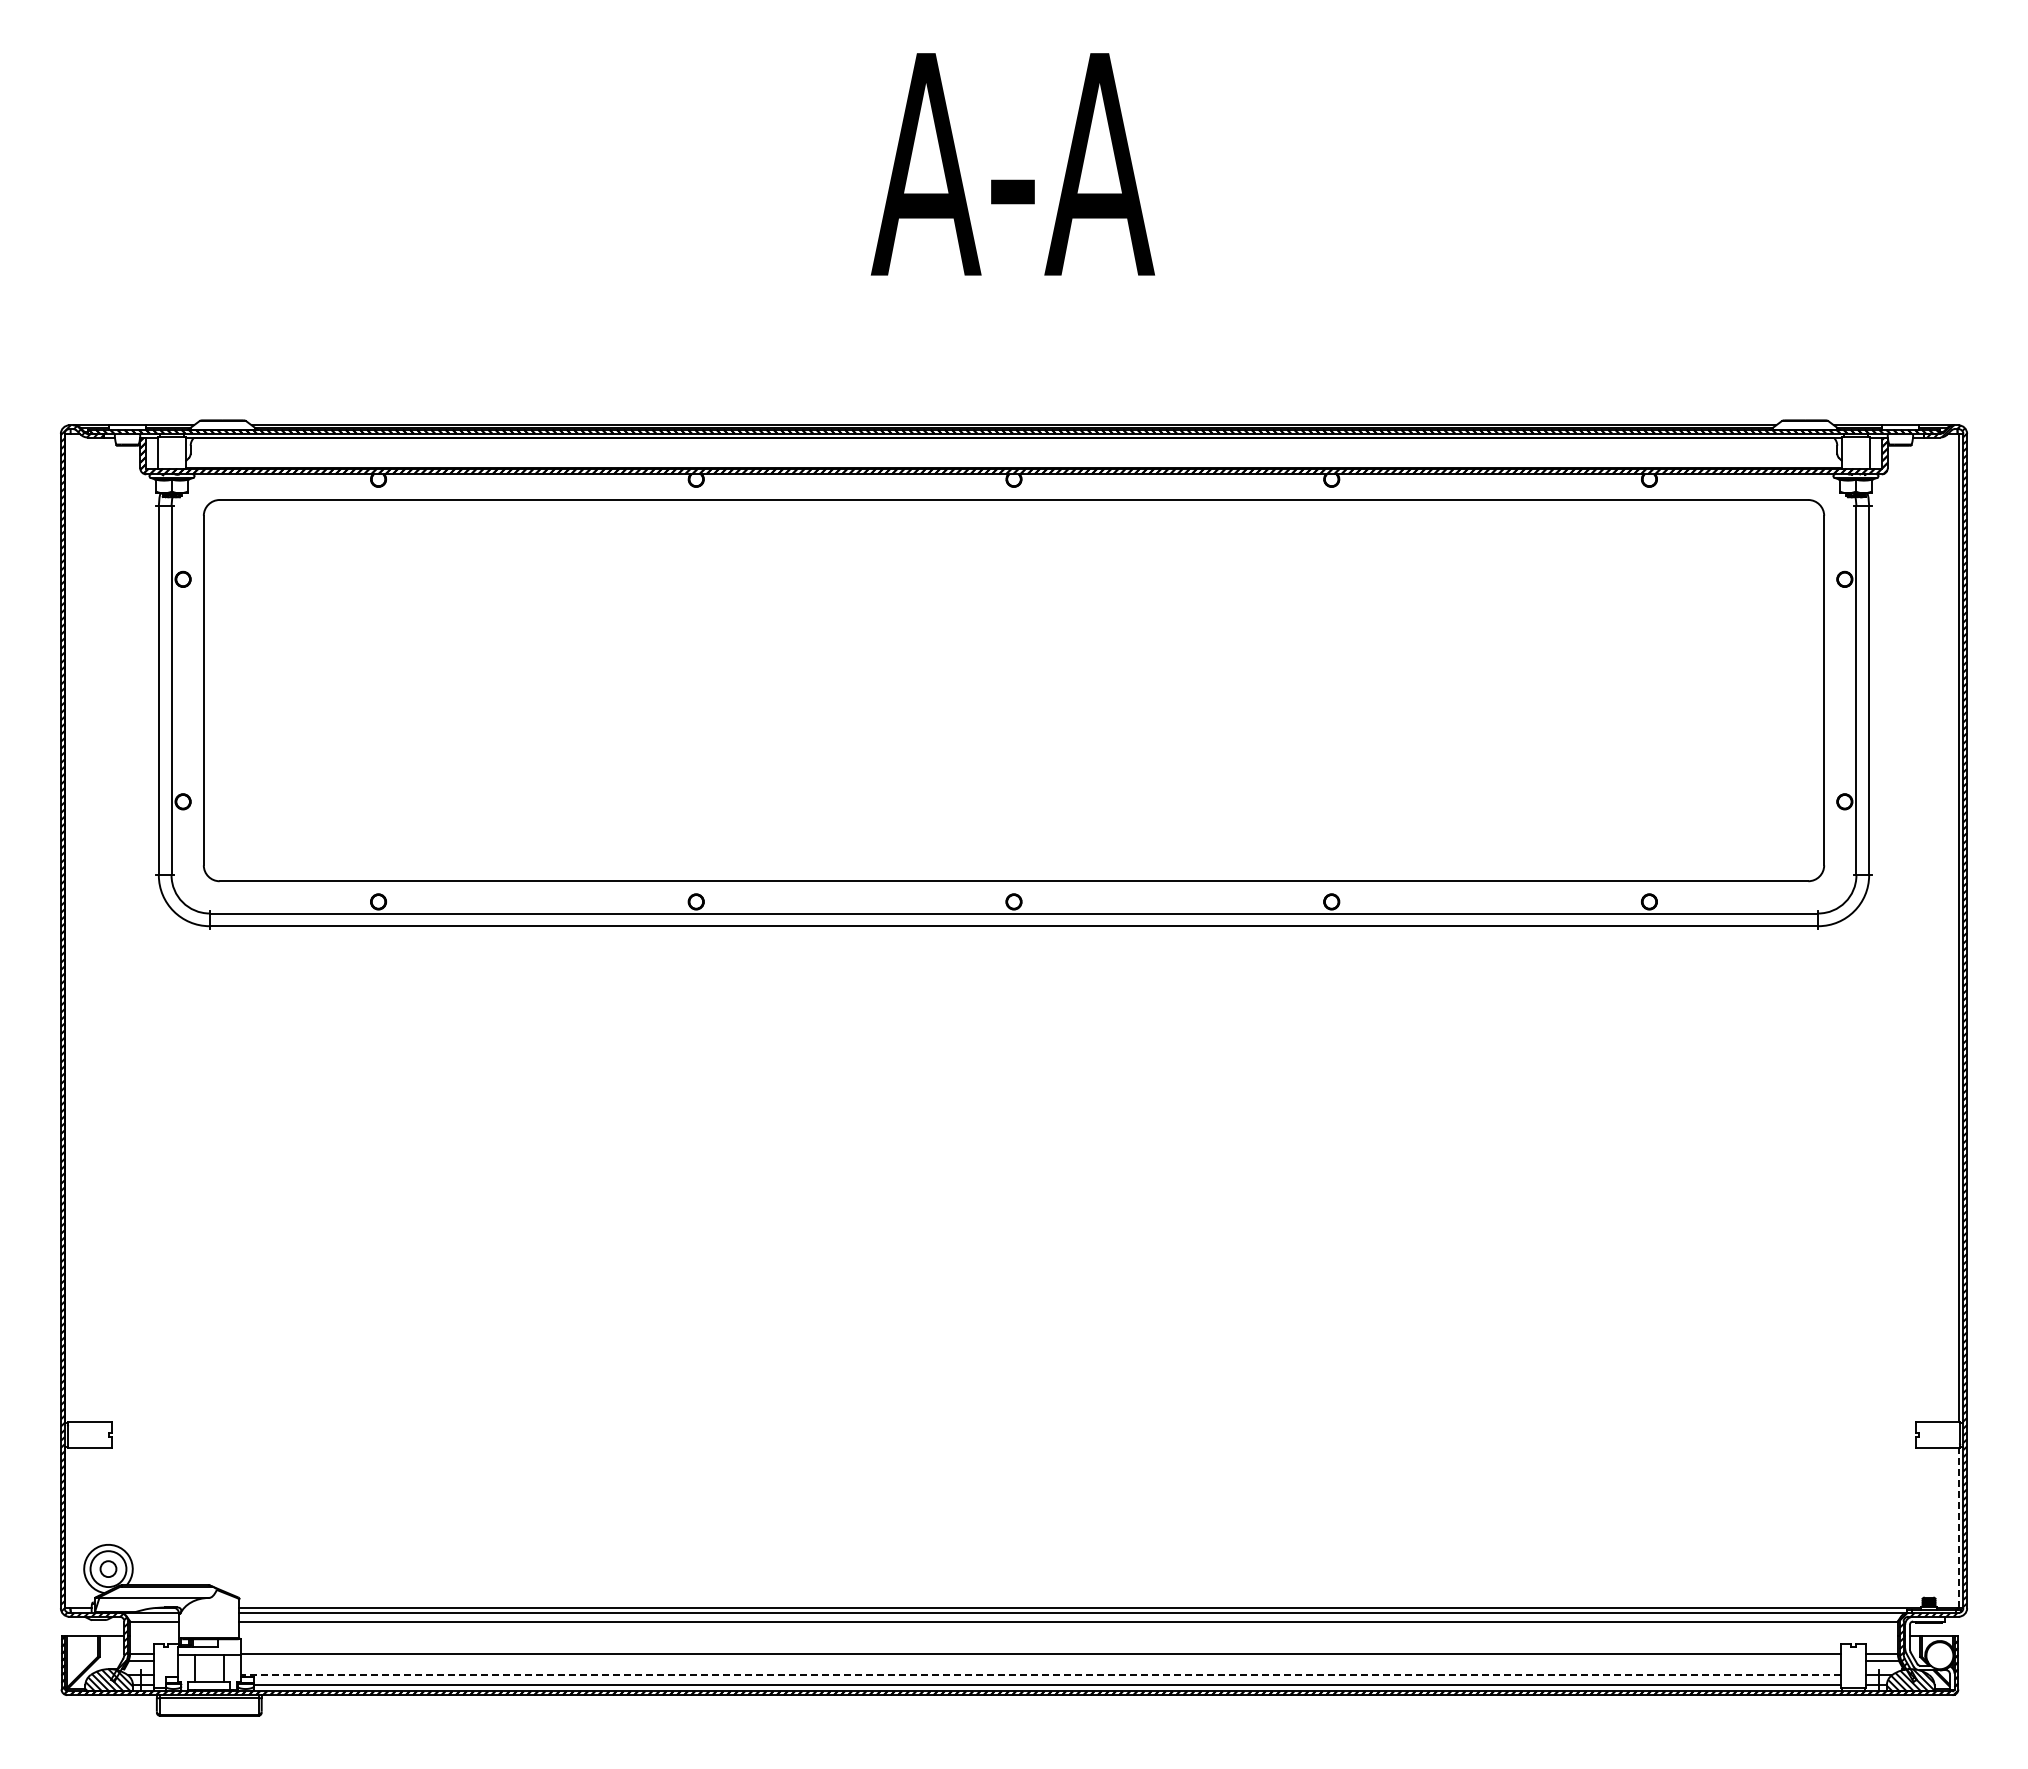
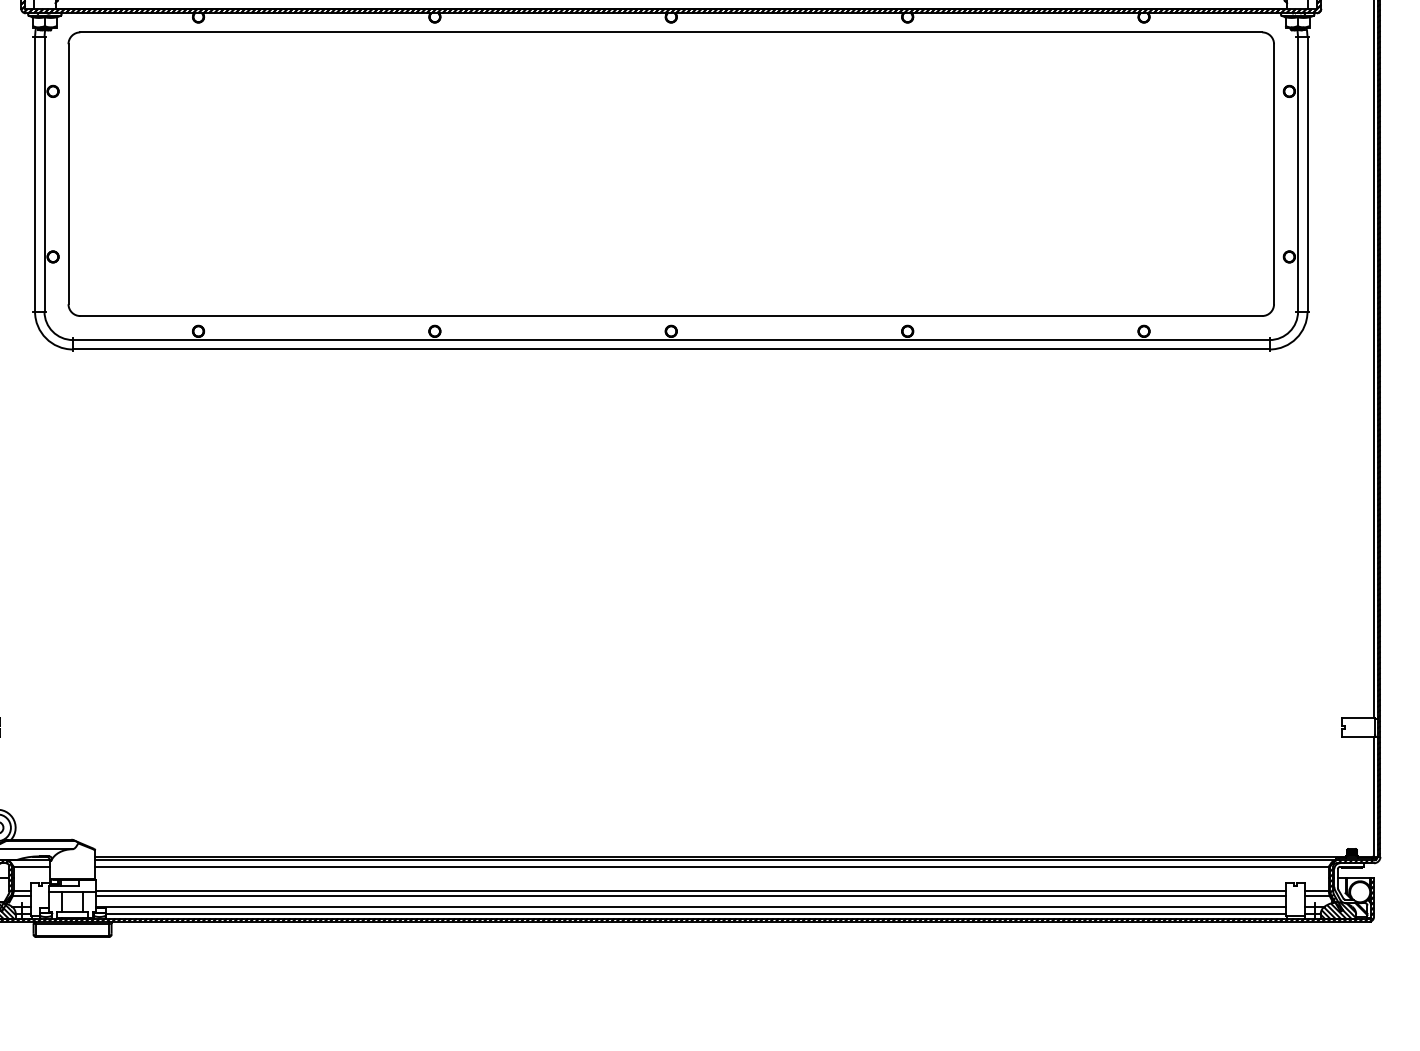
line: (1958, 1527) -> (1373, 796), dashed -> solid
line: (1040, 1661) -> (690, 896), added
line: (1040, 1675) -> (690, 906), dashed -> solid

